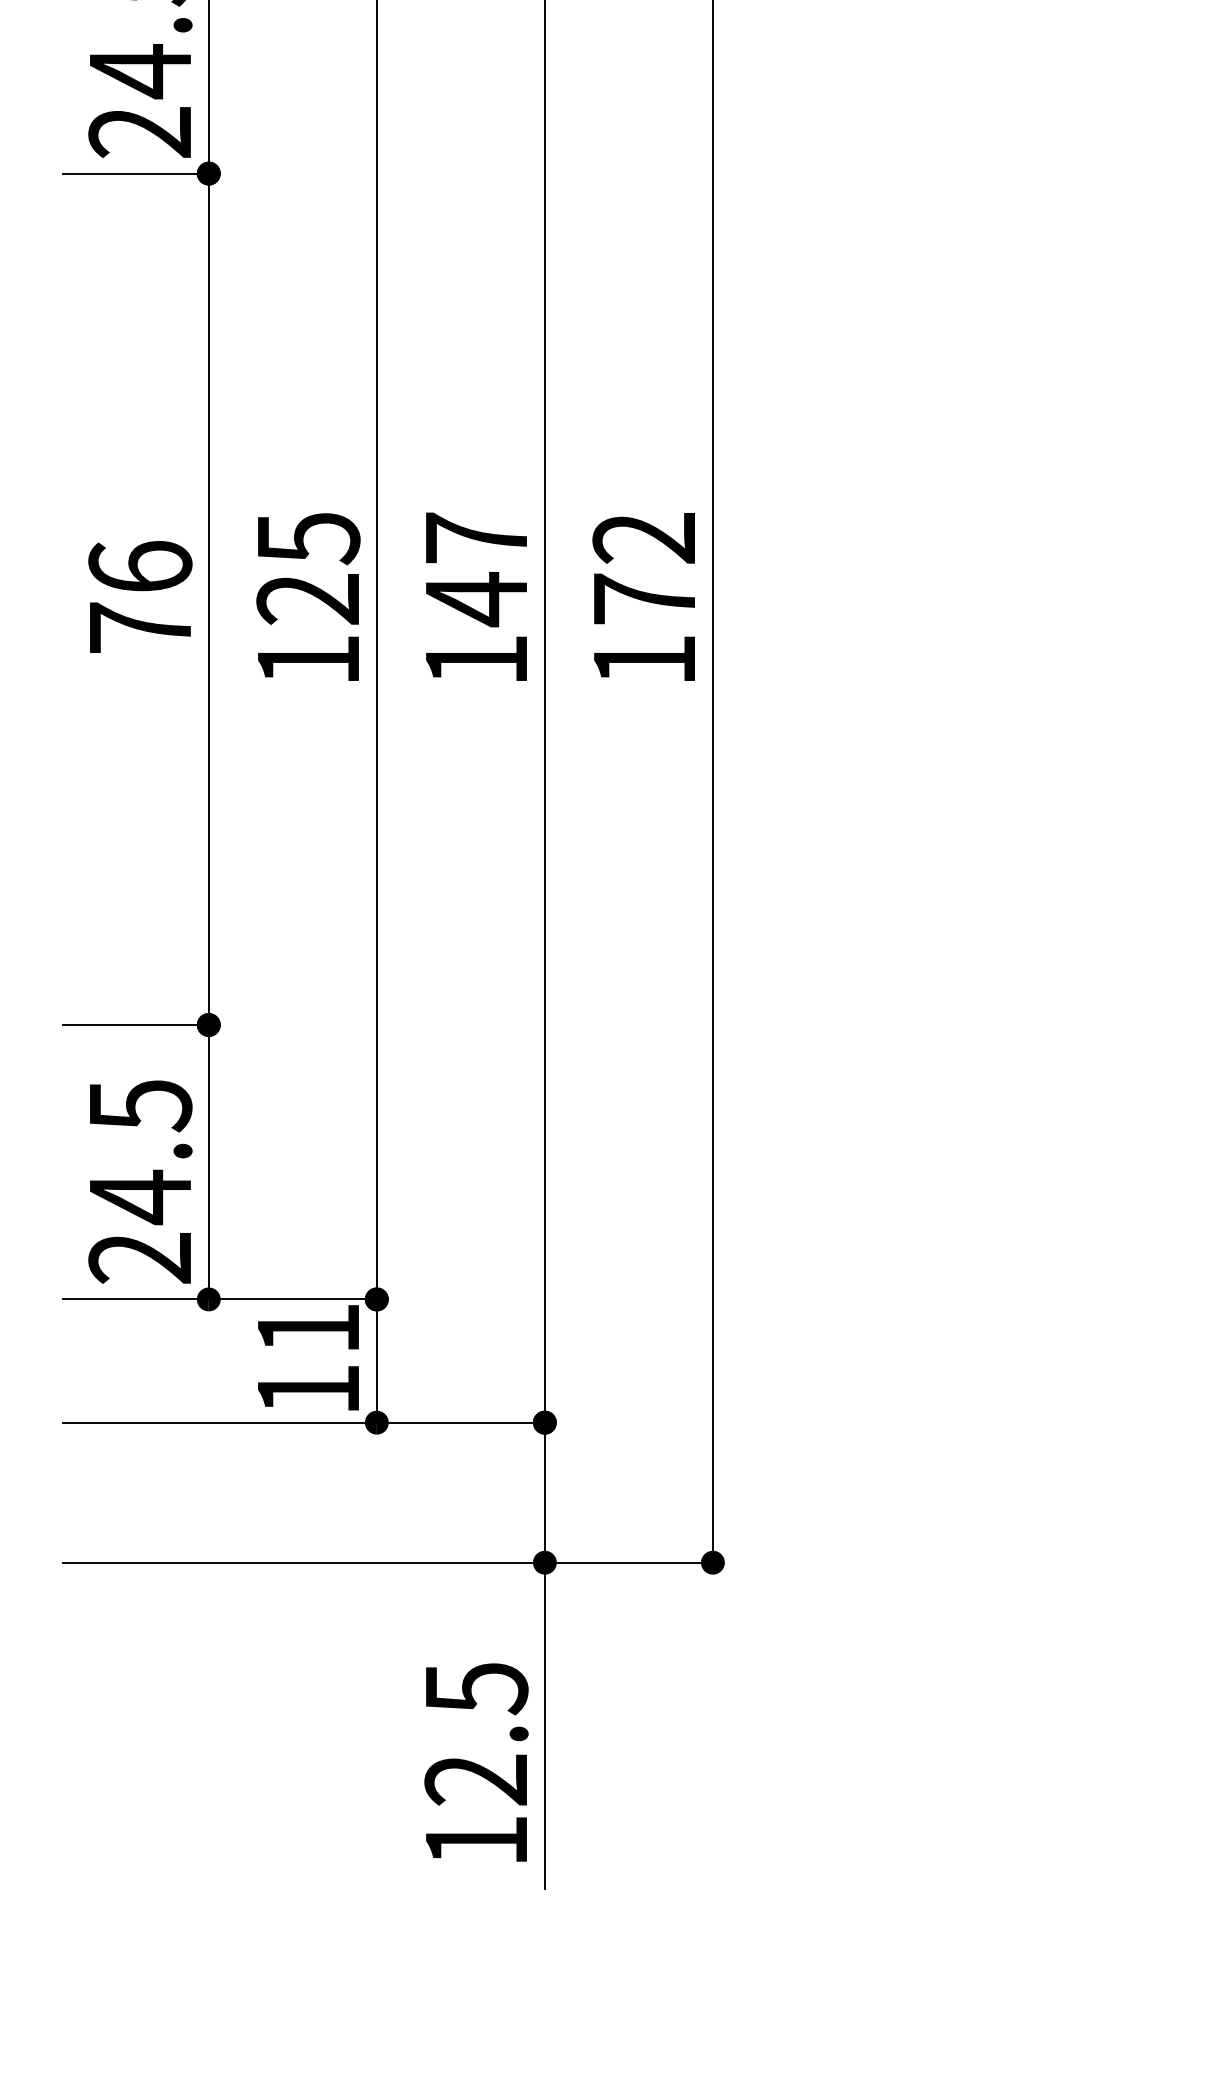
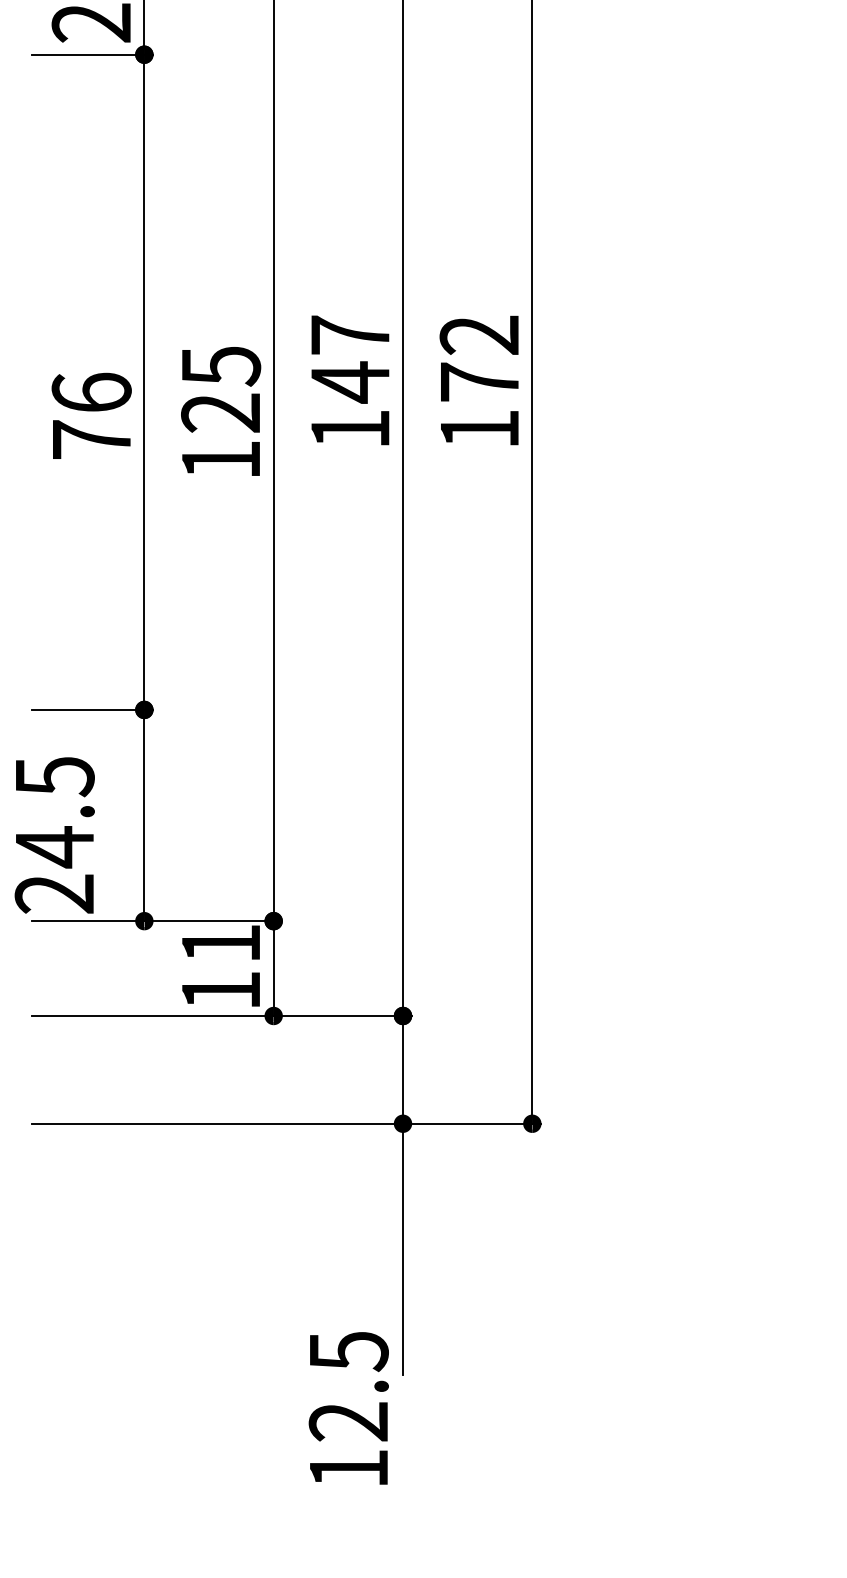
text: (140, 596) -> (91, 415), moved
text: (308, 596) -> (221, 410), moved
text: (140, 1181) -> (54, 835), moved
text: (476, 1762) -> (348, 1408), moved

